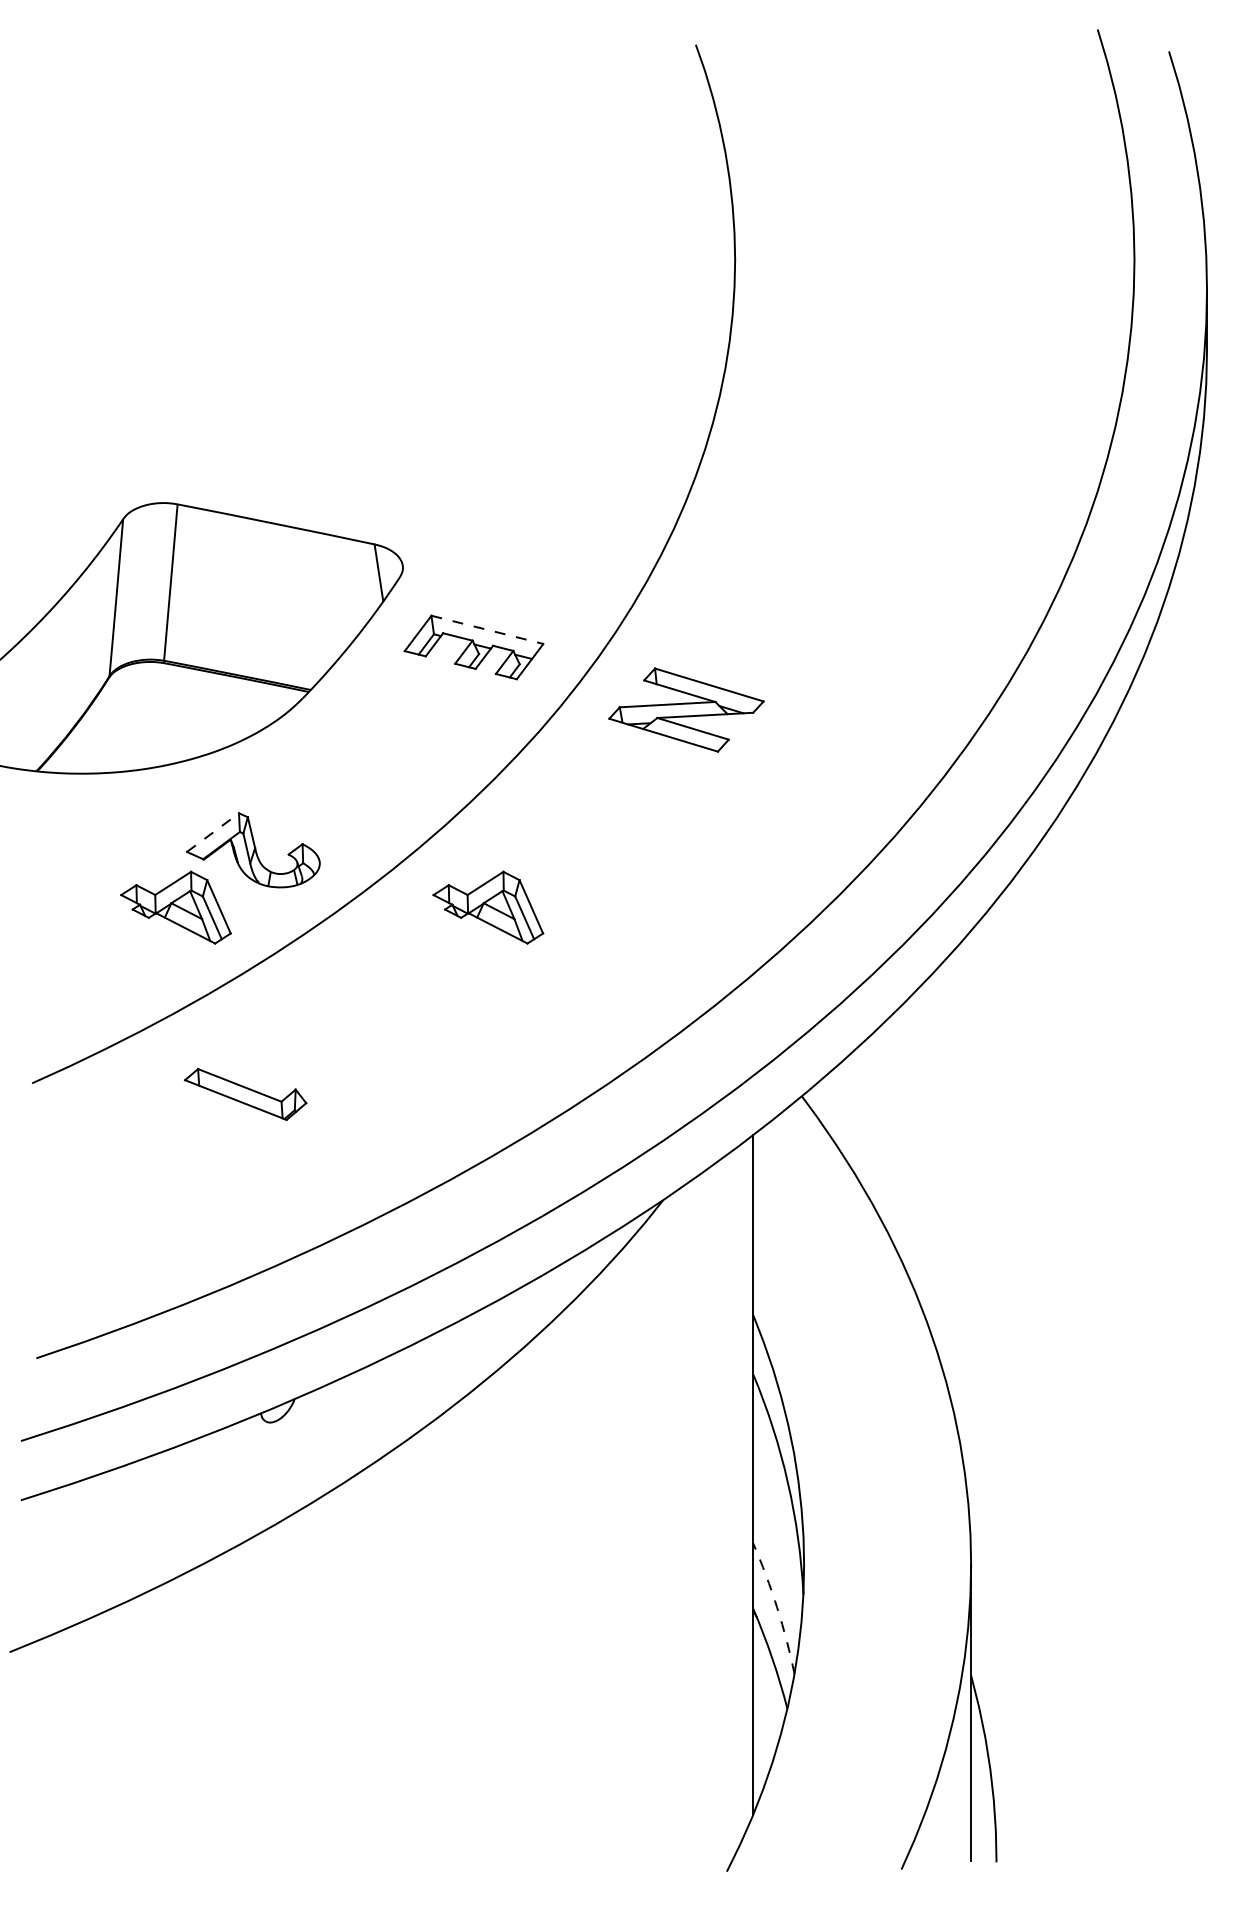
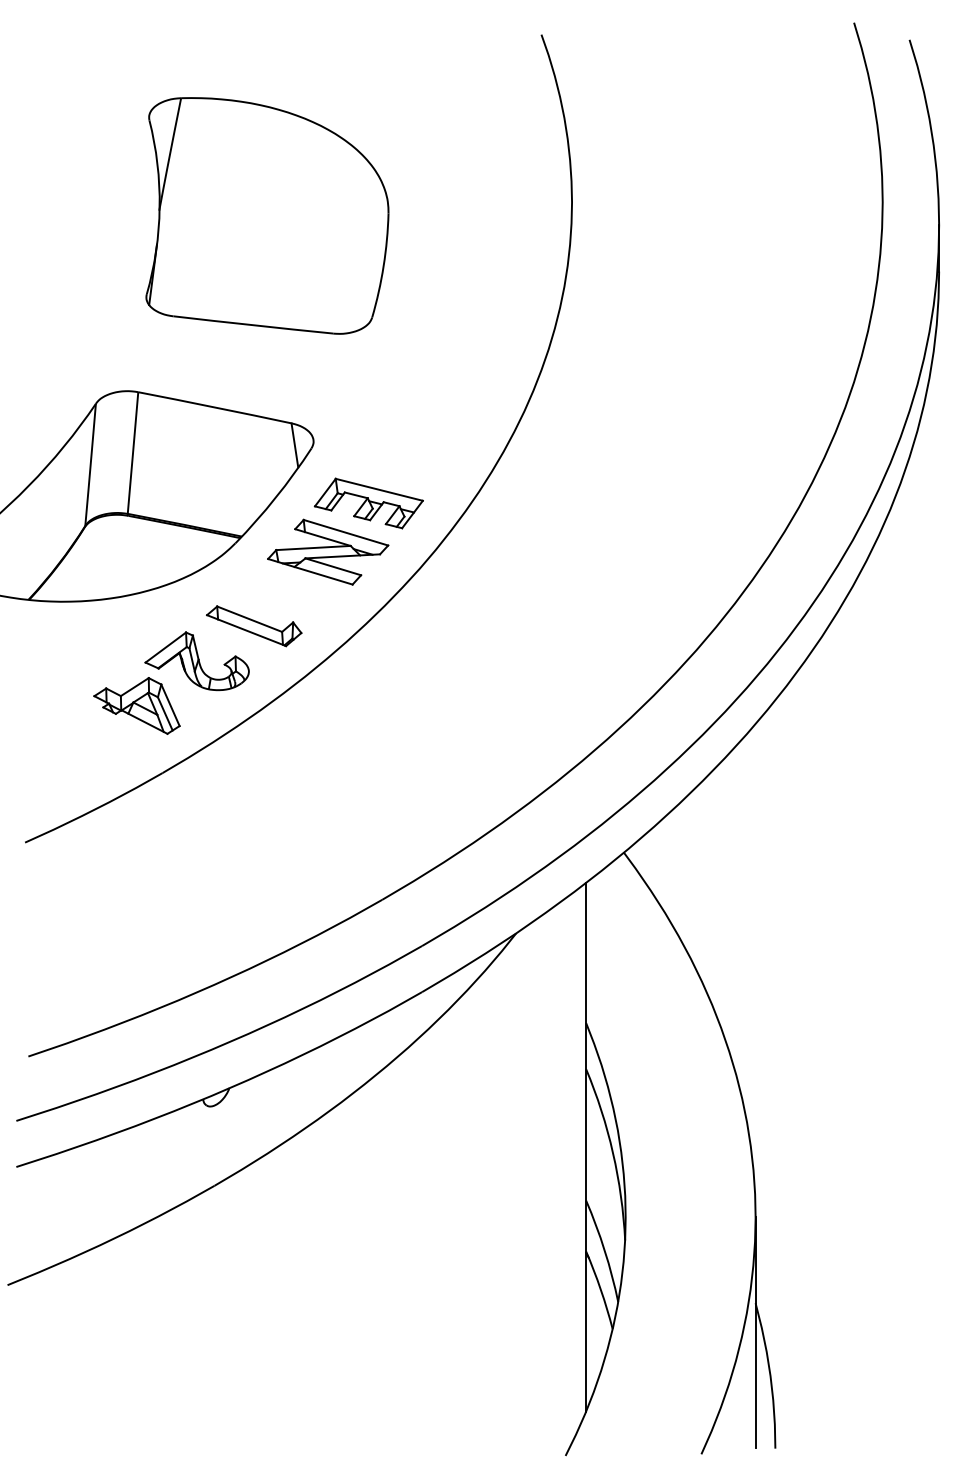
part: (343, 277) -> (267, 215), added
line: (487, 629) -> (379, 489), dashed -> solid
part: (686, 709) -> (328, 551), moved
line: (213, 832) -> (166, 647), dashed -> solid
part: (487, 907) -> (379, 705), removed
part: (246, 1094) -> (254, 626), moved
arc: (776, 1607) -> (604, 1250), dashed -> solid

